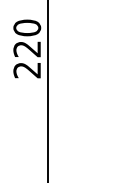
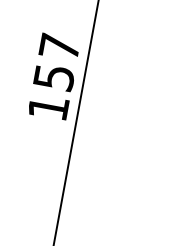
text: (27, 48) -> (54, 76), 220 -> 157

